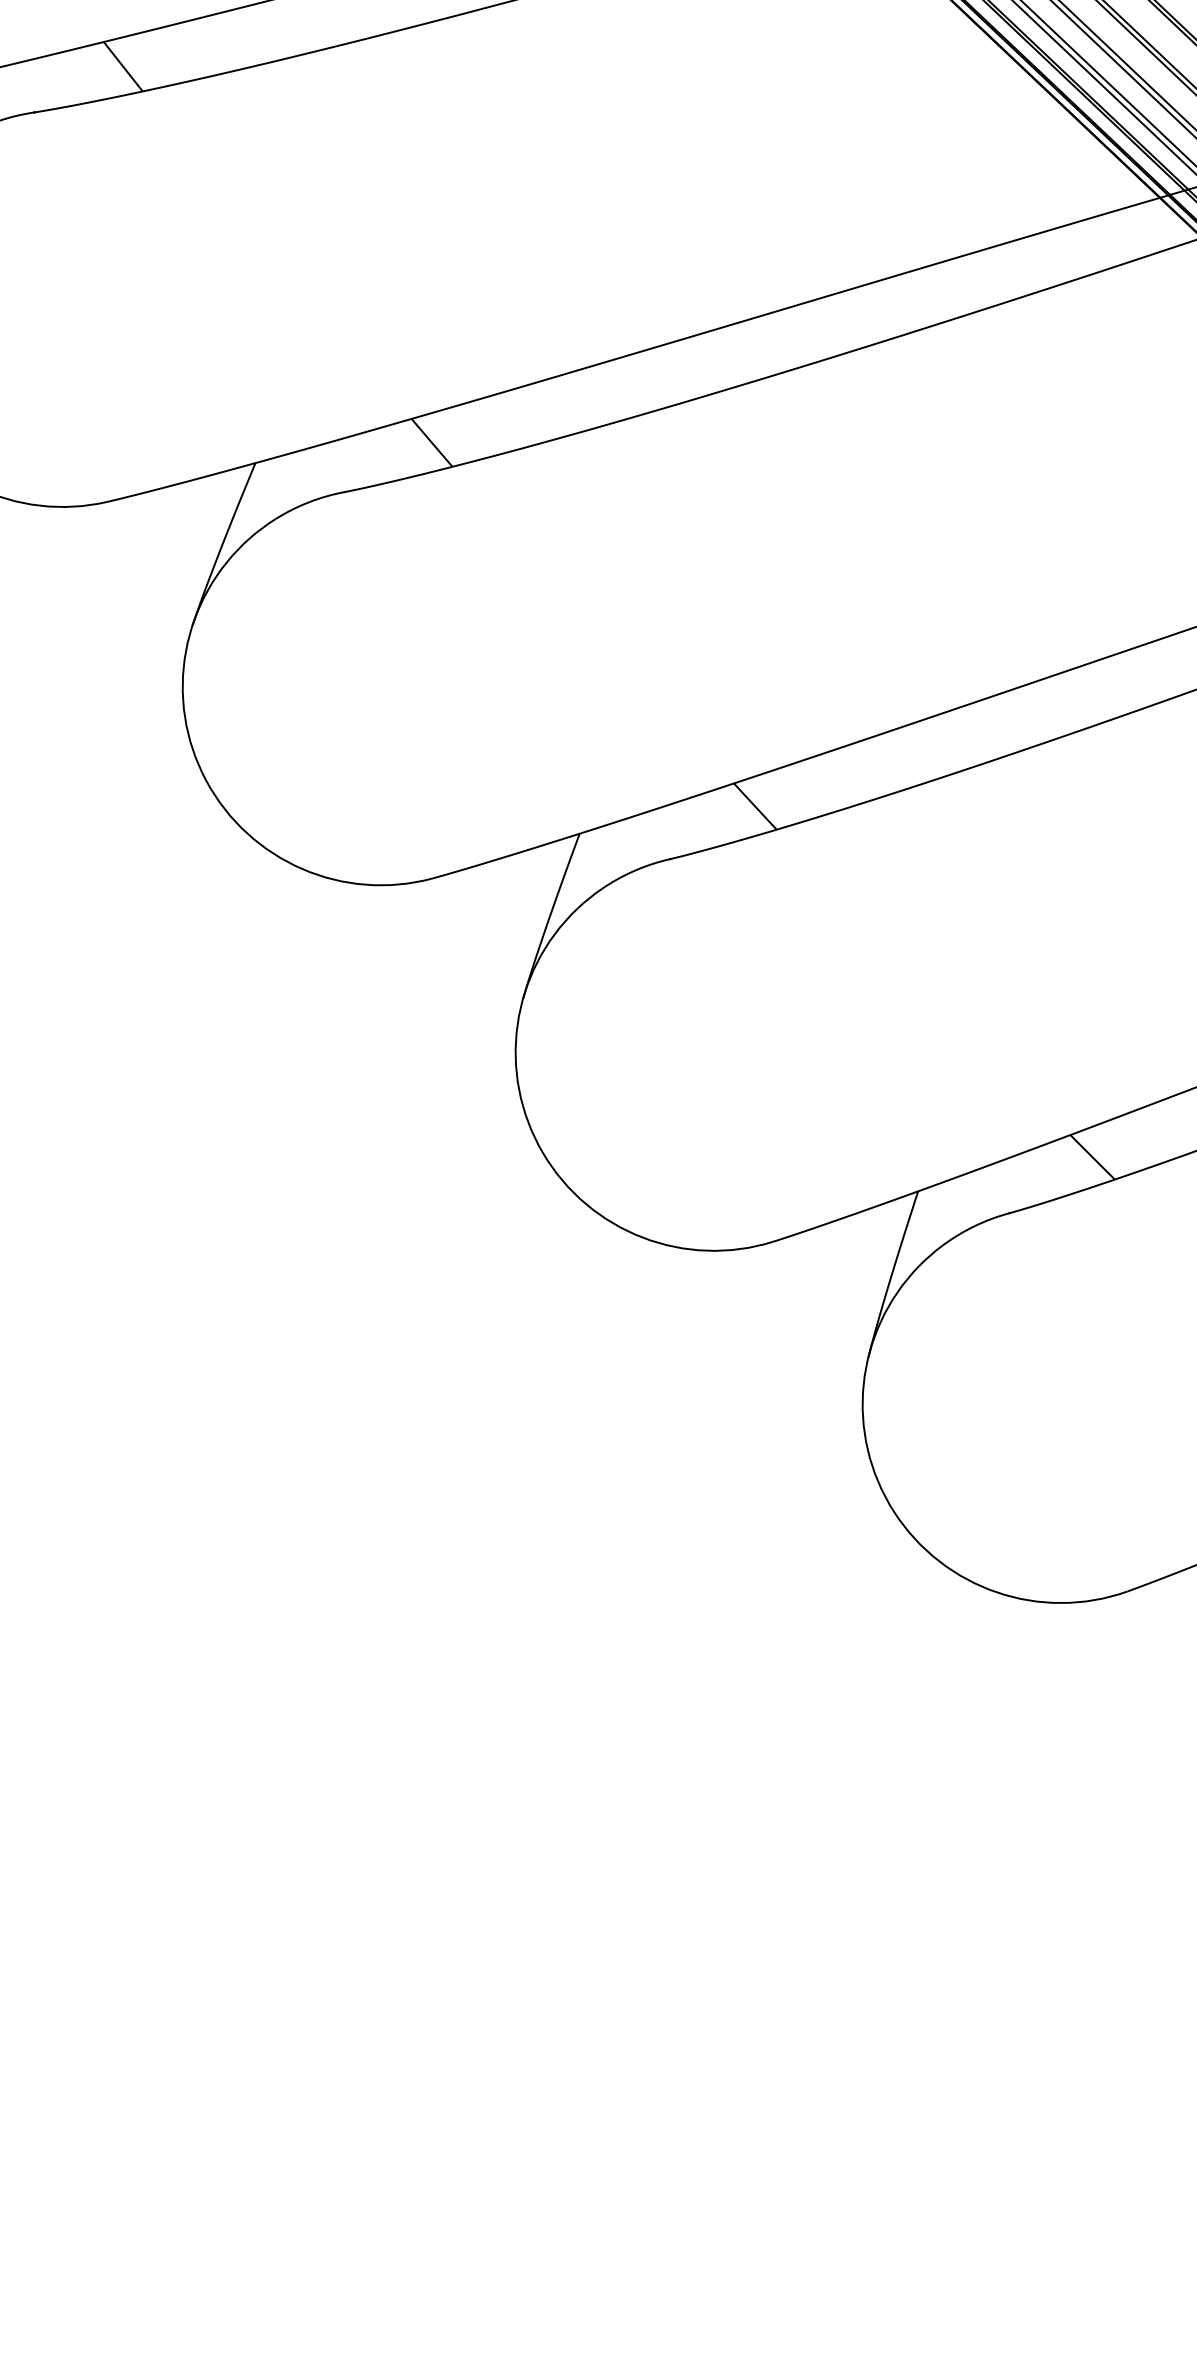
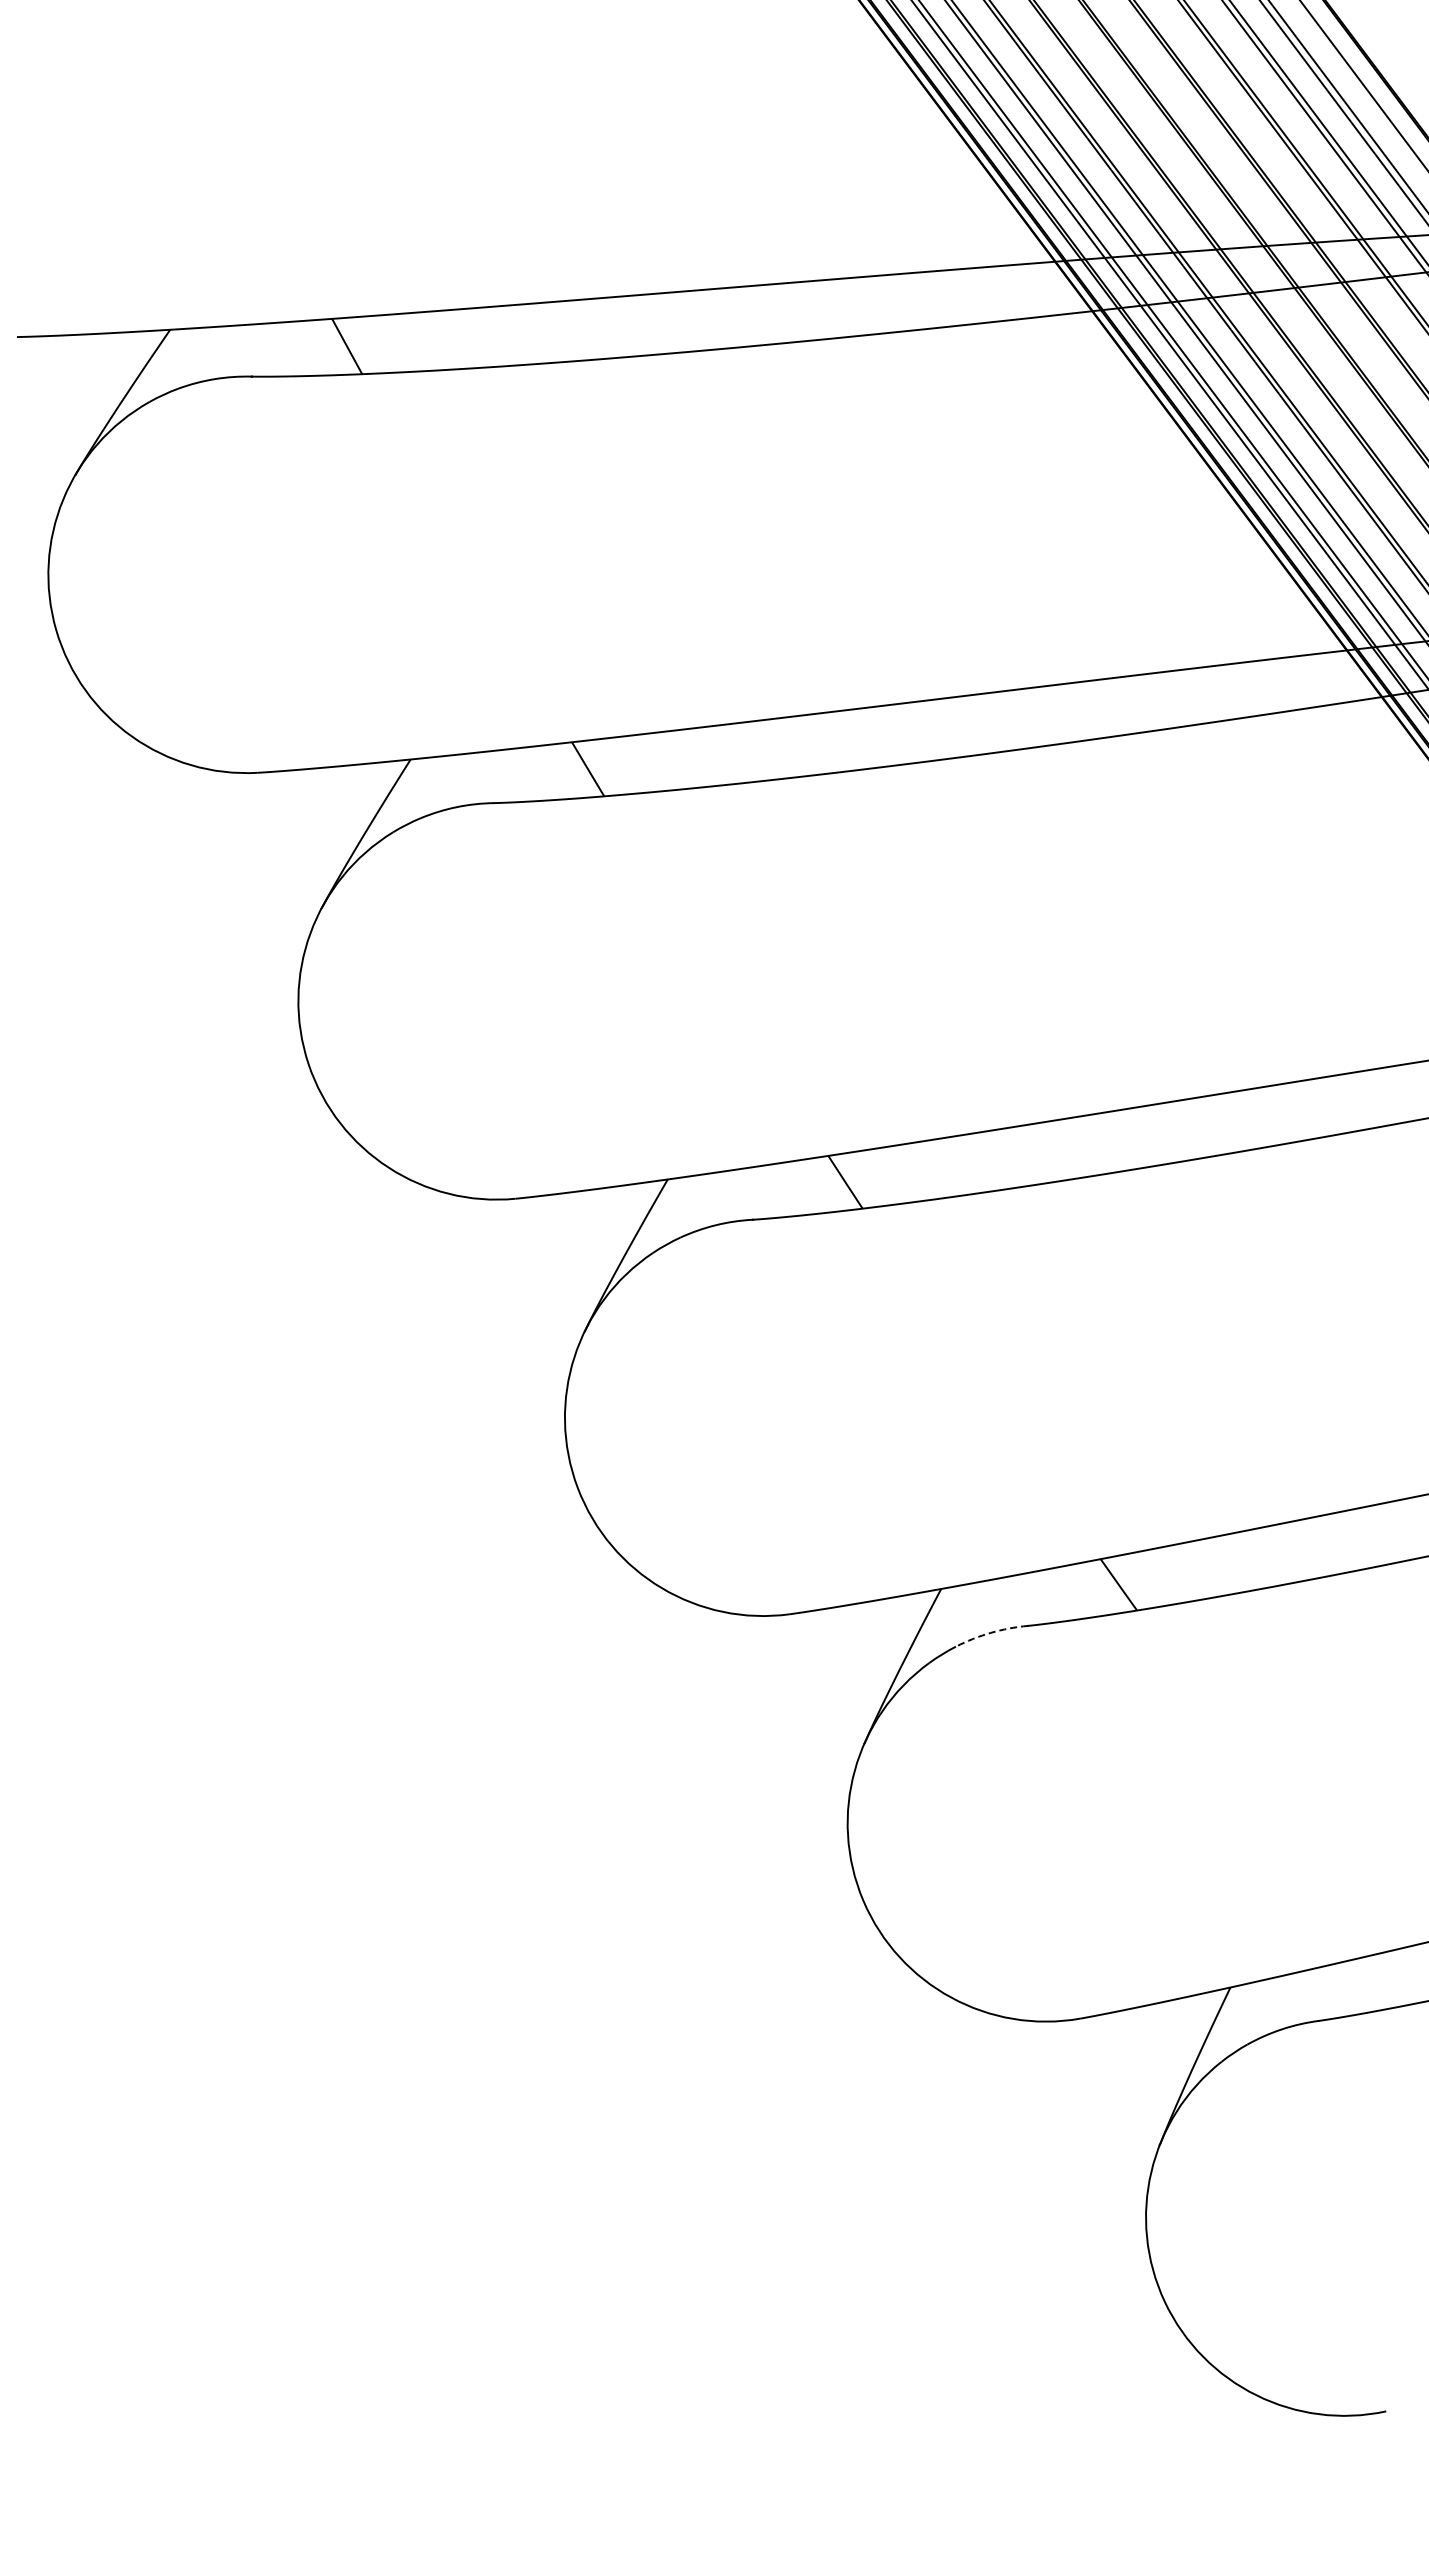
arc: (974, 1225) -> (990, 1632), solid -> dashed

